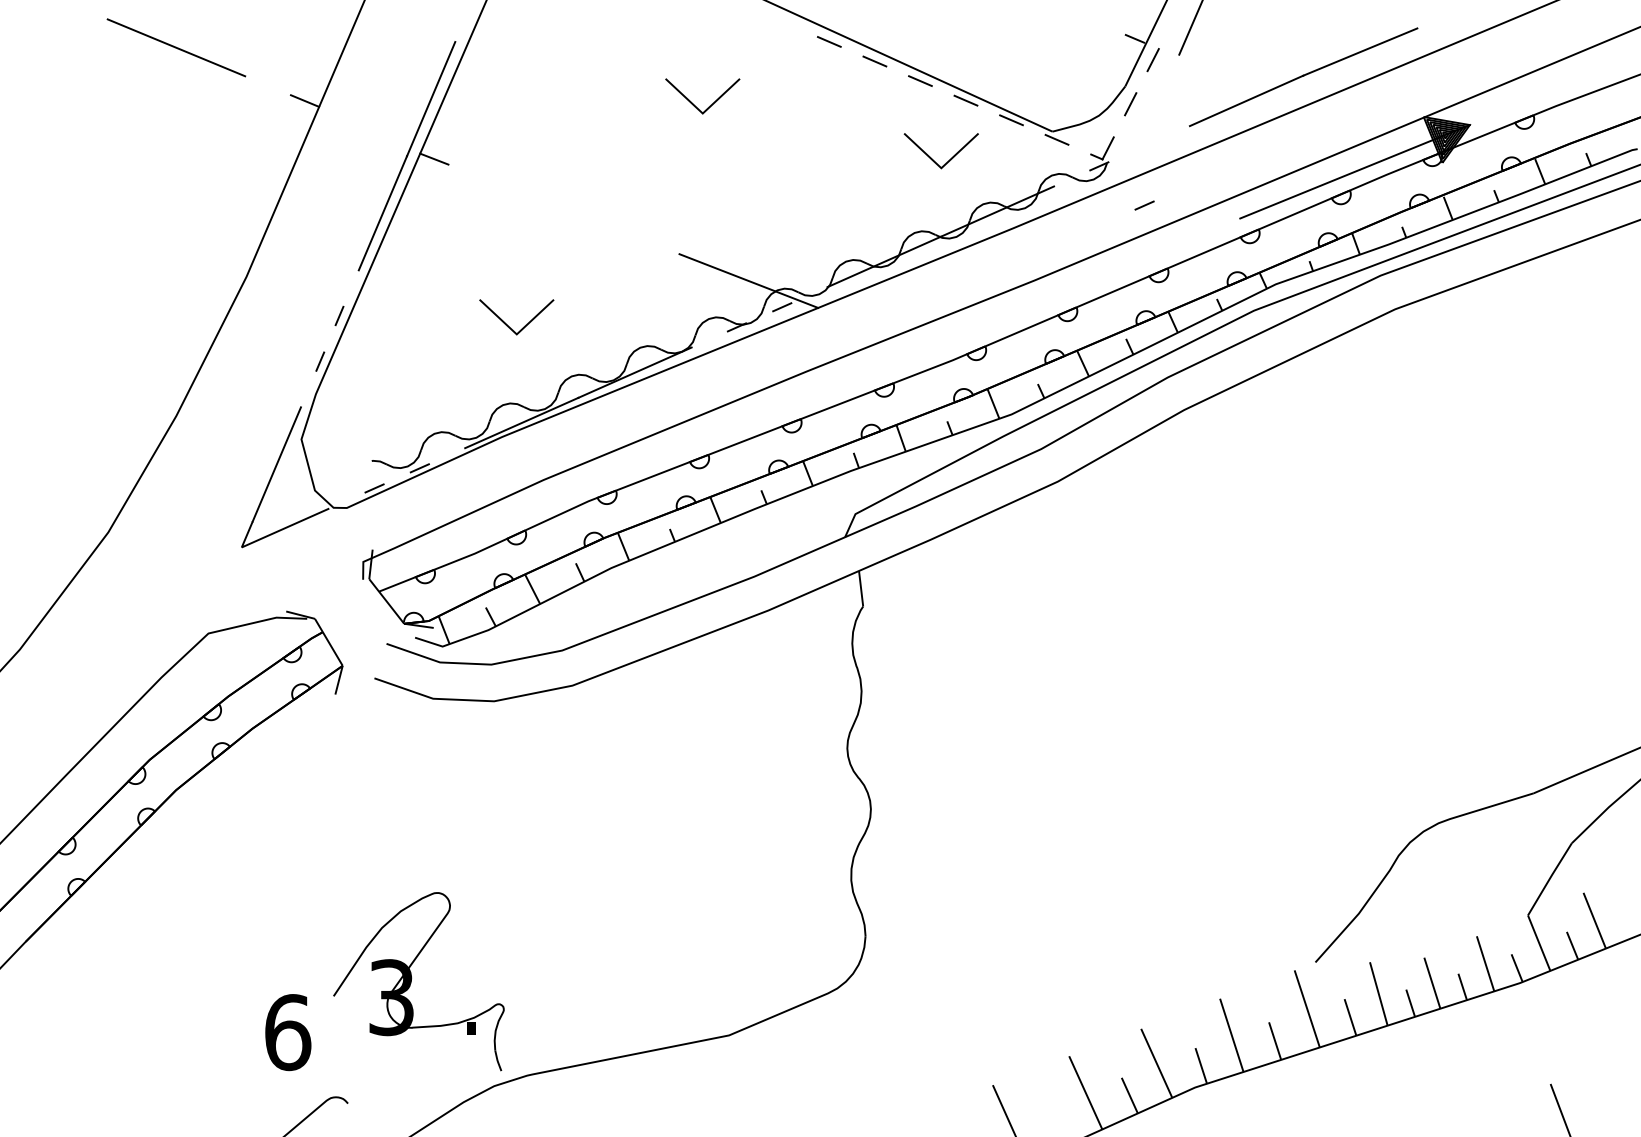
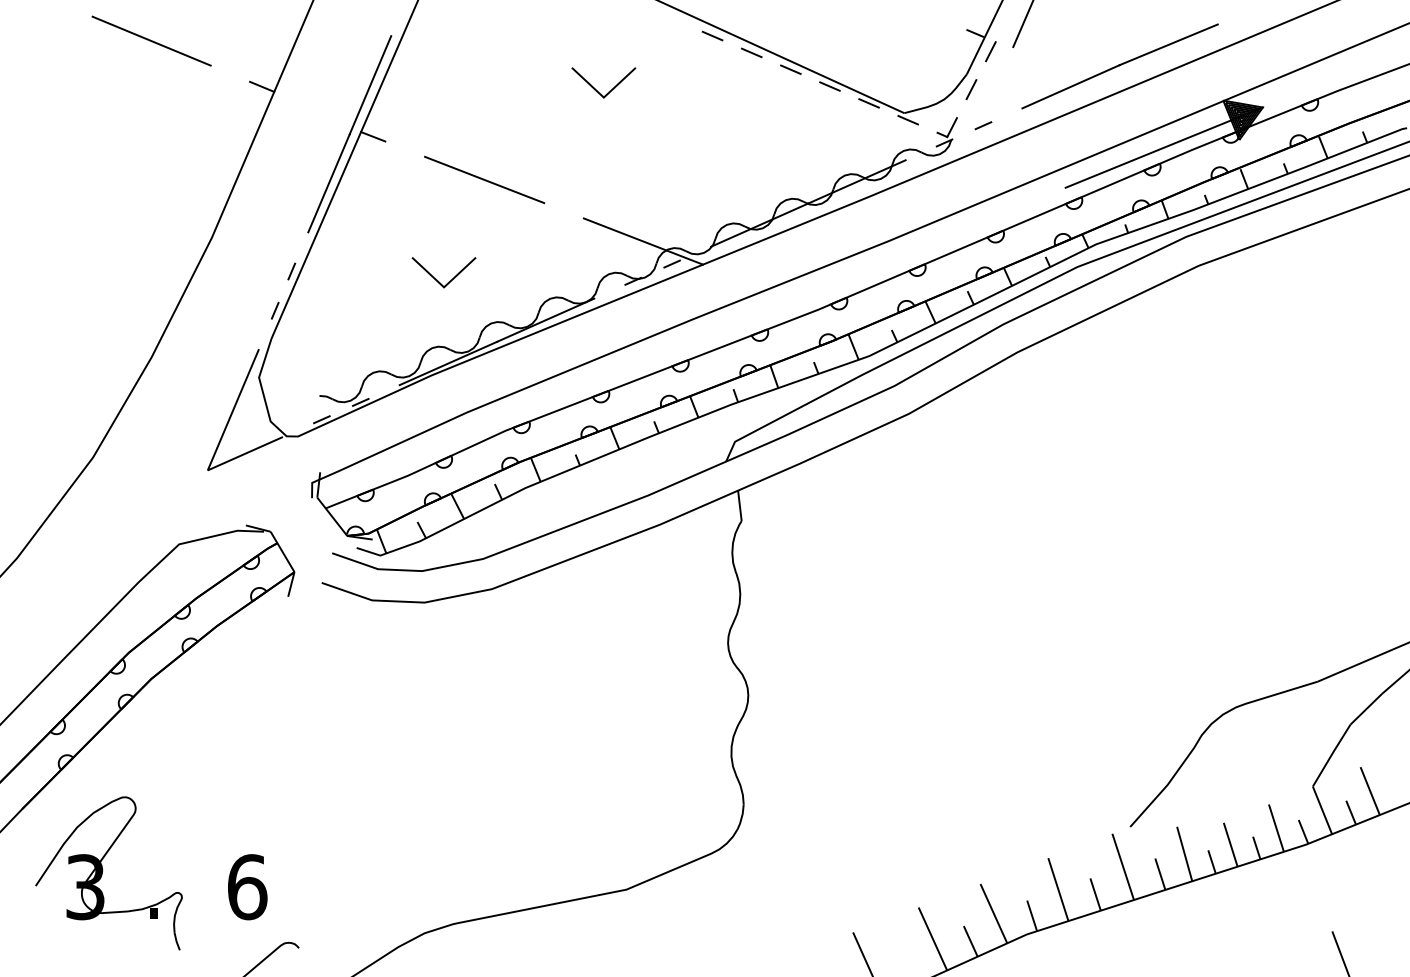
line: (932, 158) -> (801, 136), removed
line: (1144, 205) -> (983, 125), moved
line: (563, 208) -> (484, 179), added
part: (418, 981) -> (108, 873), moved

